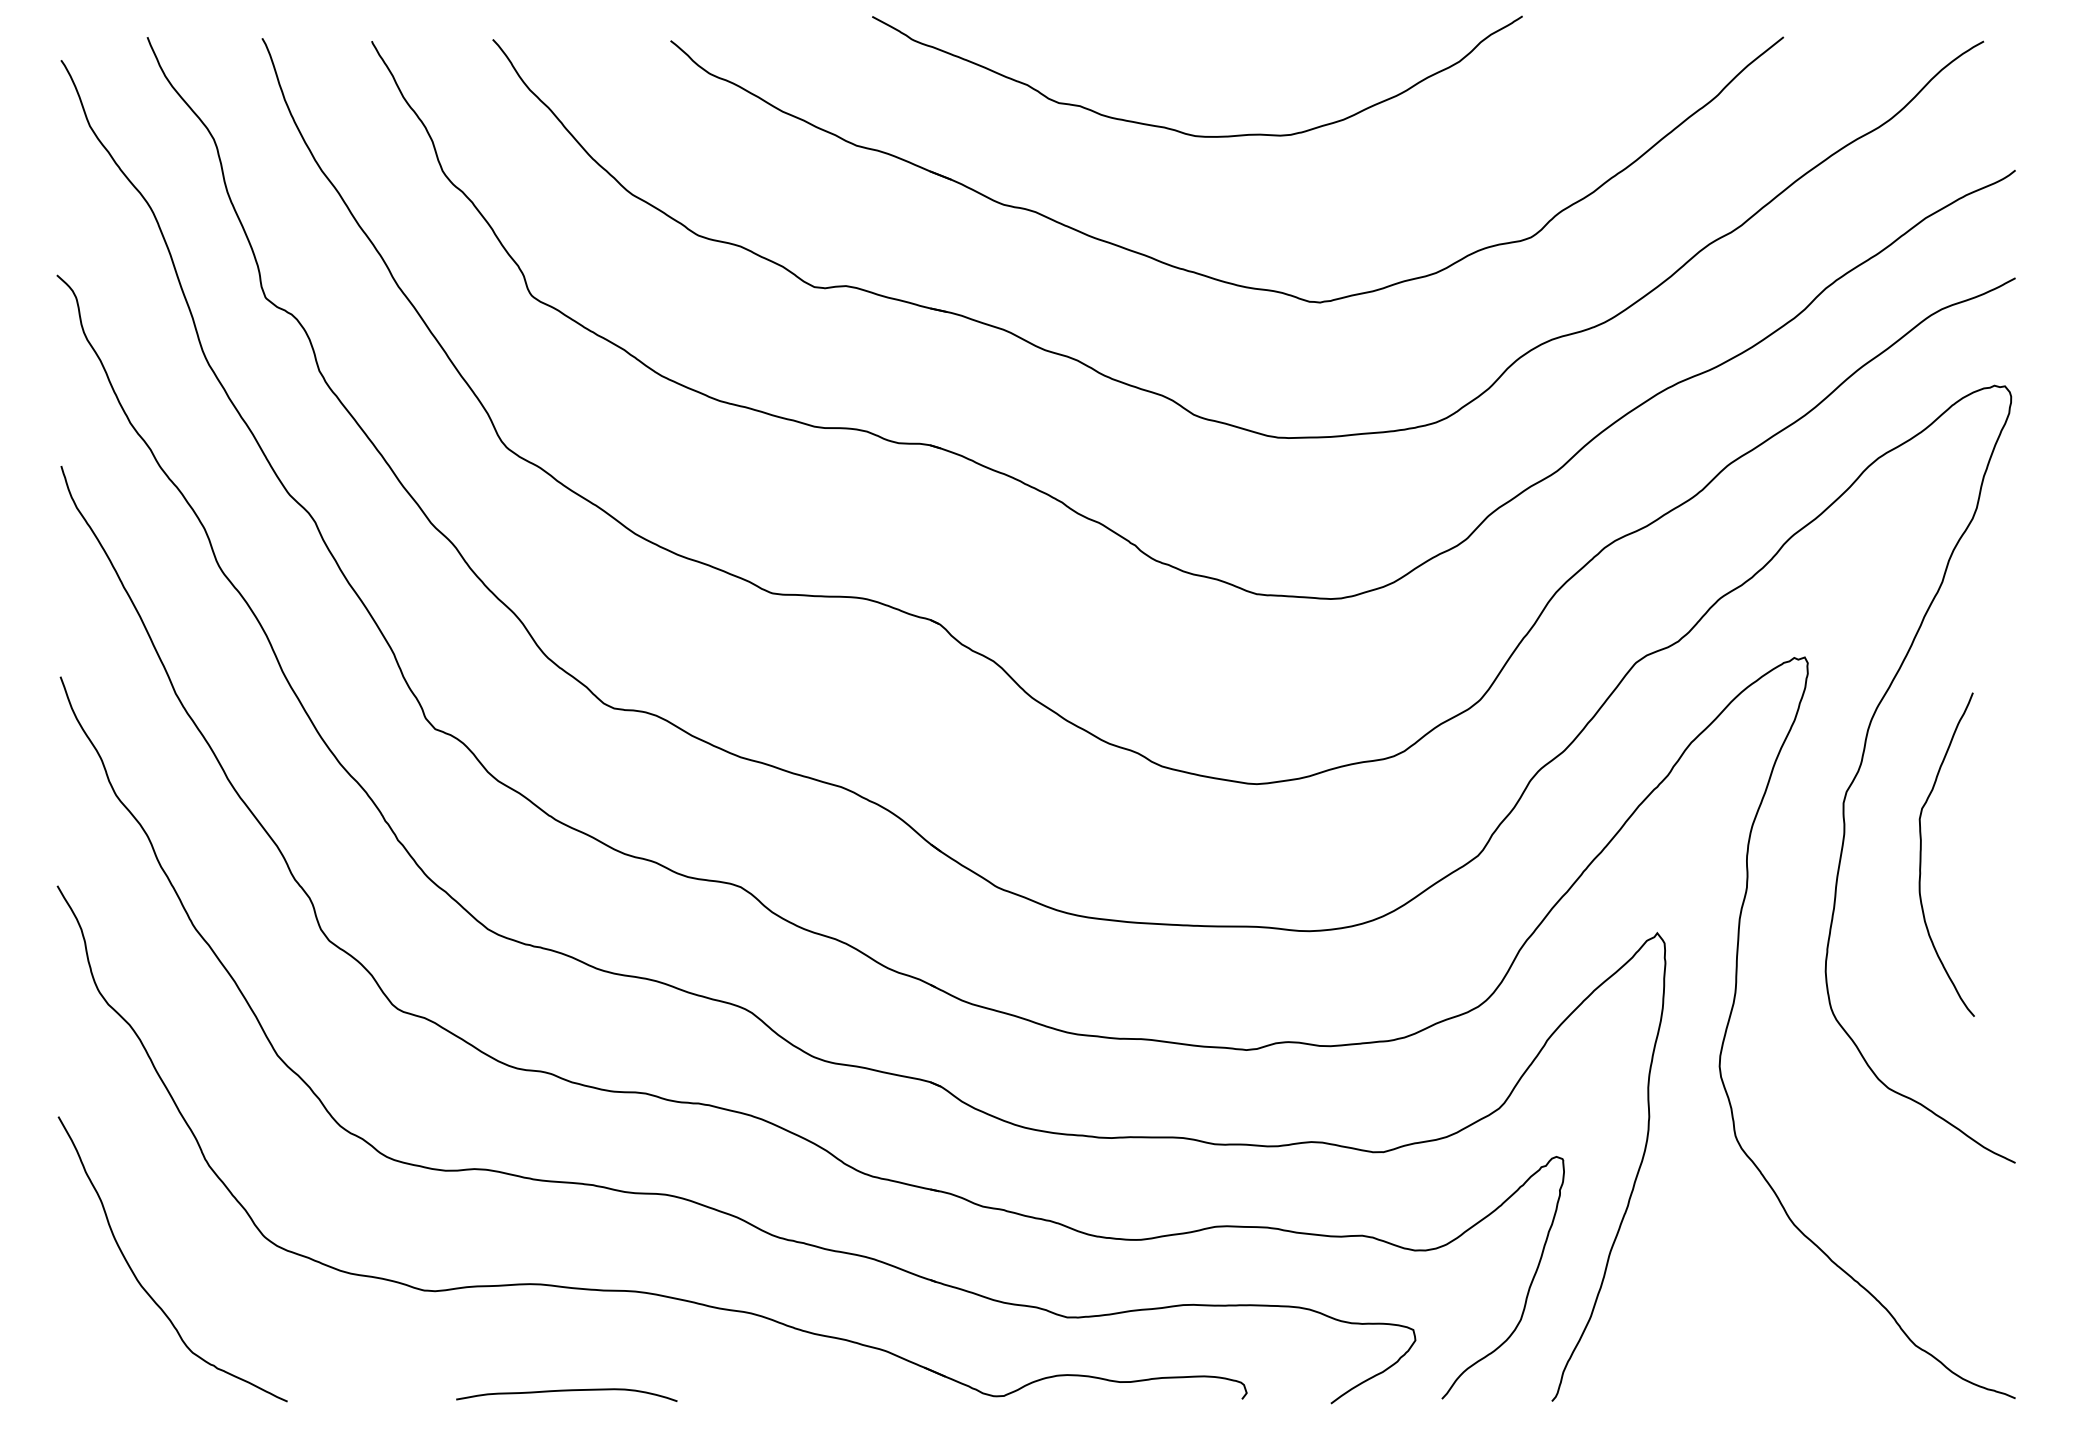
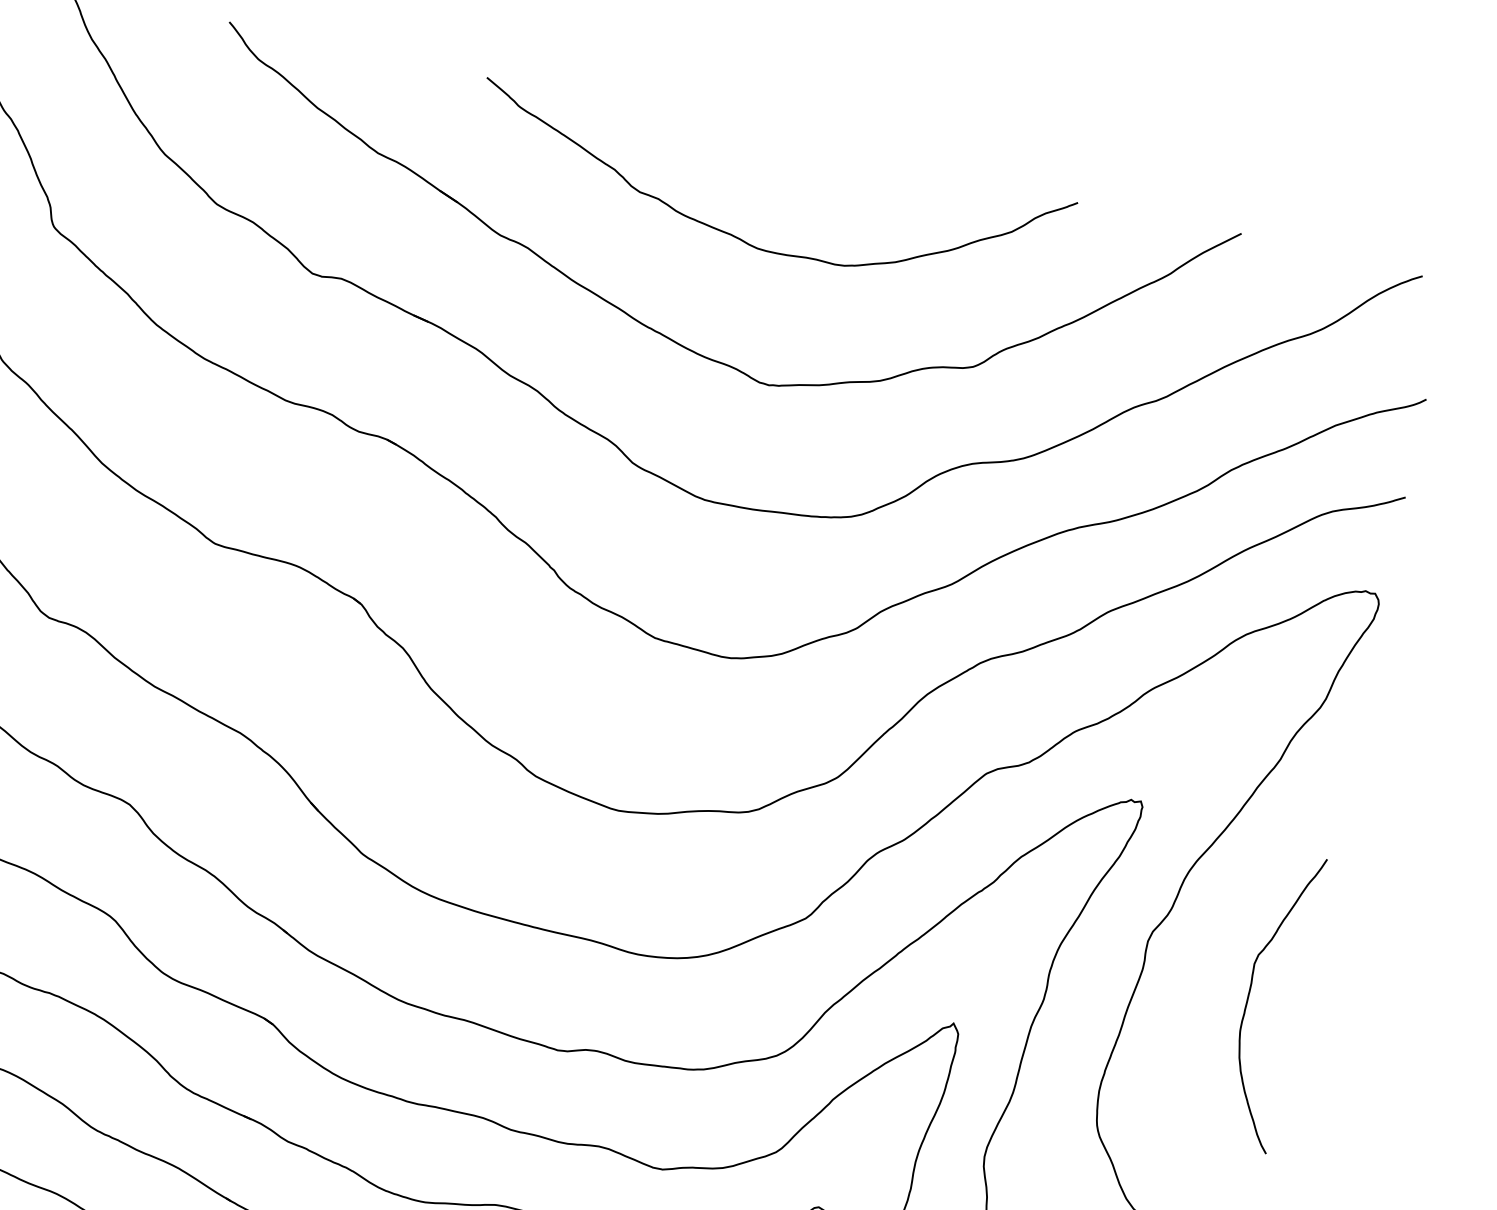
curve: (1179, 130) -> (744, 240), moved
curve: (1921, 854) -> (1249, 996), moved

